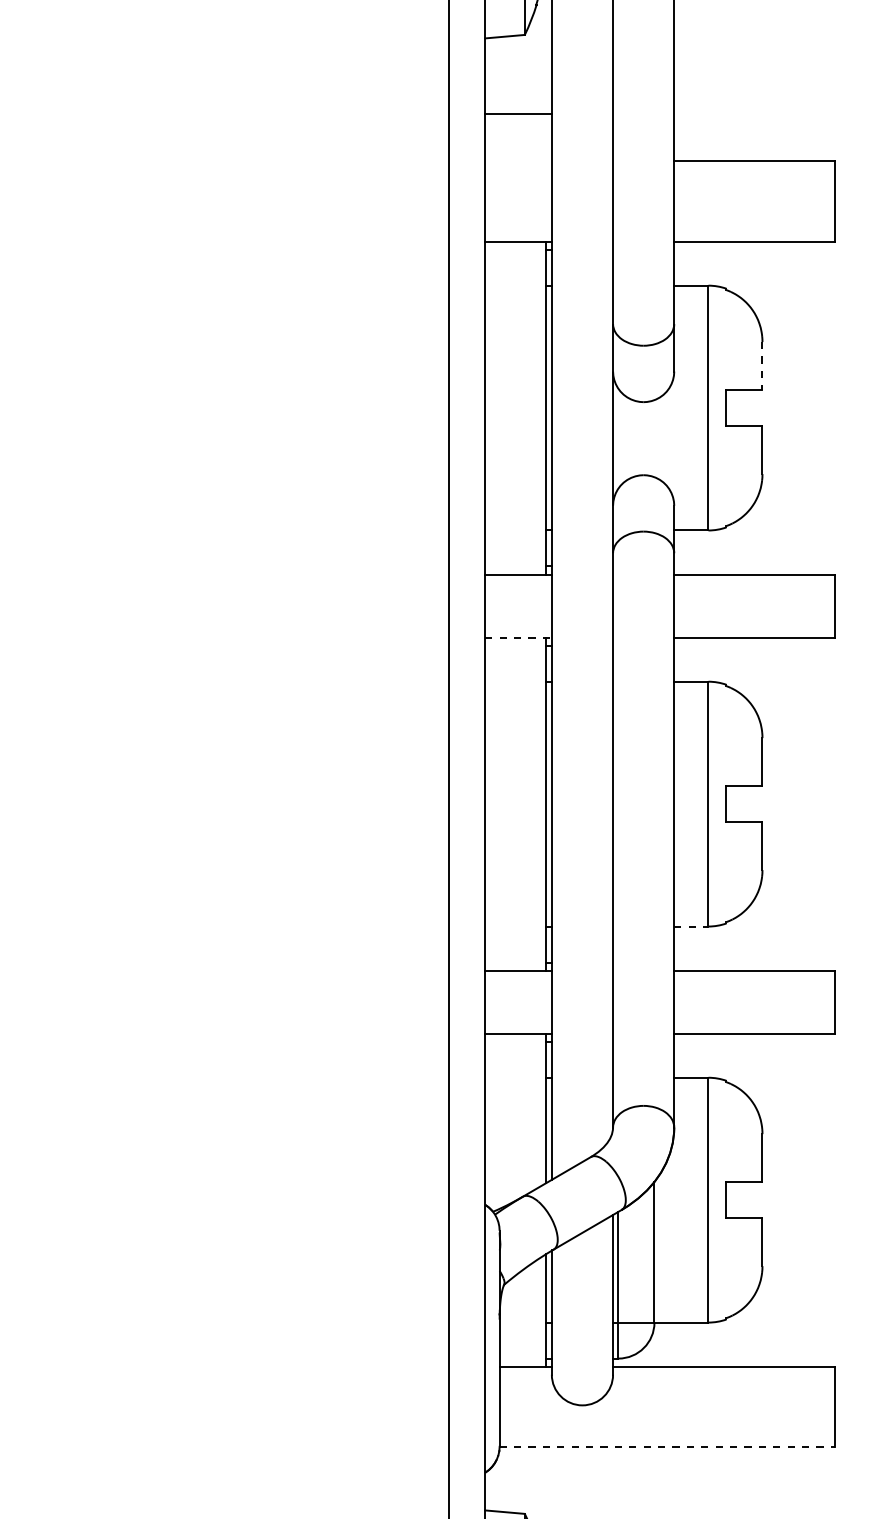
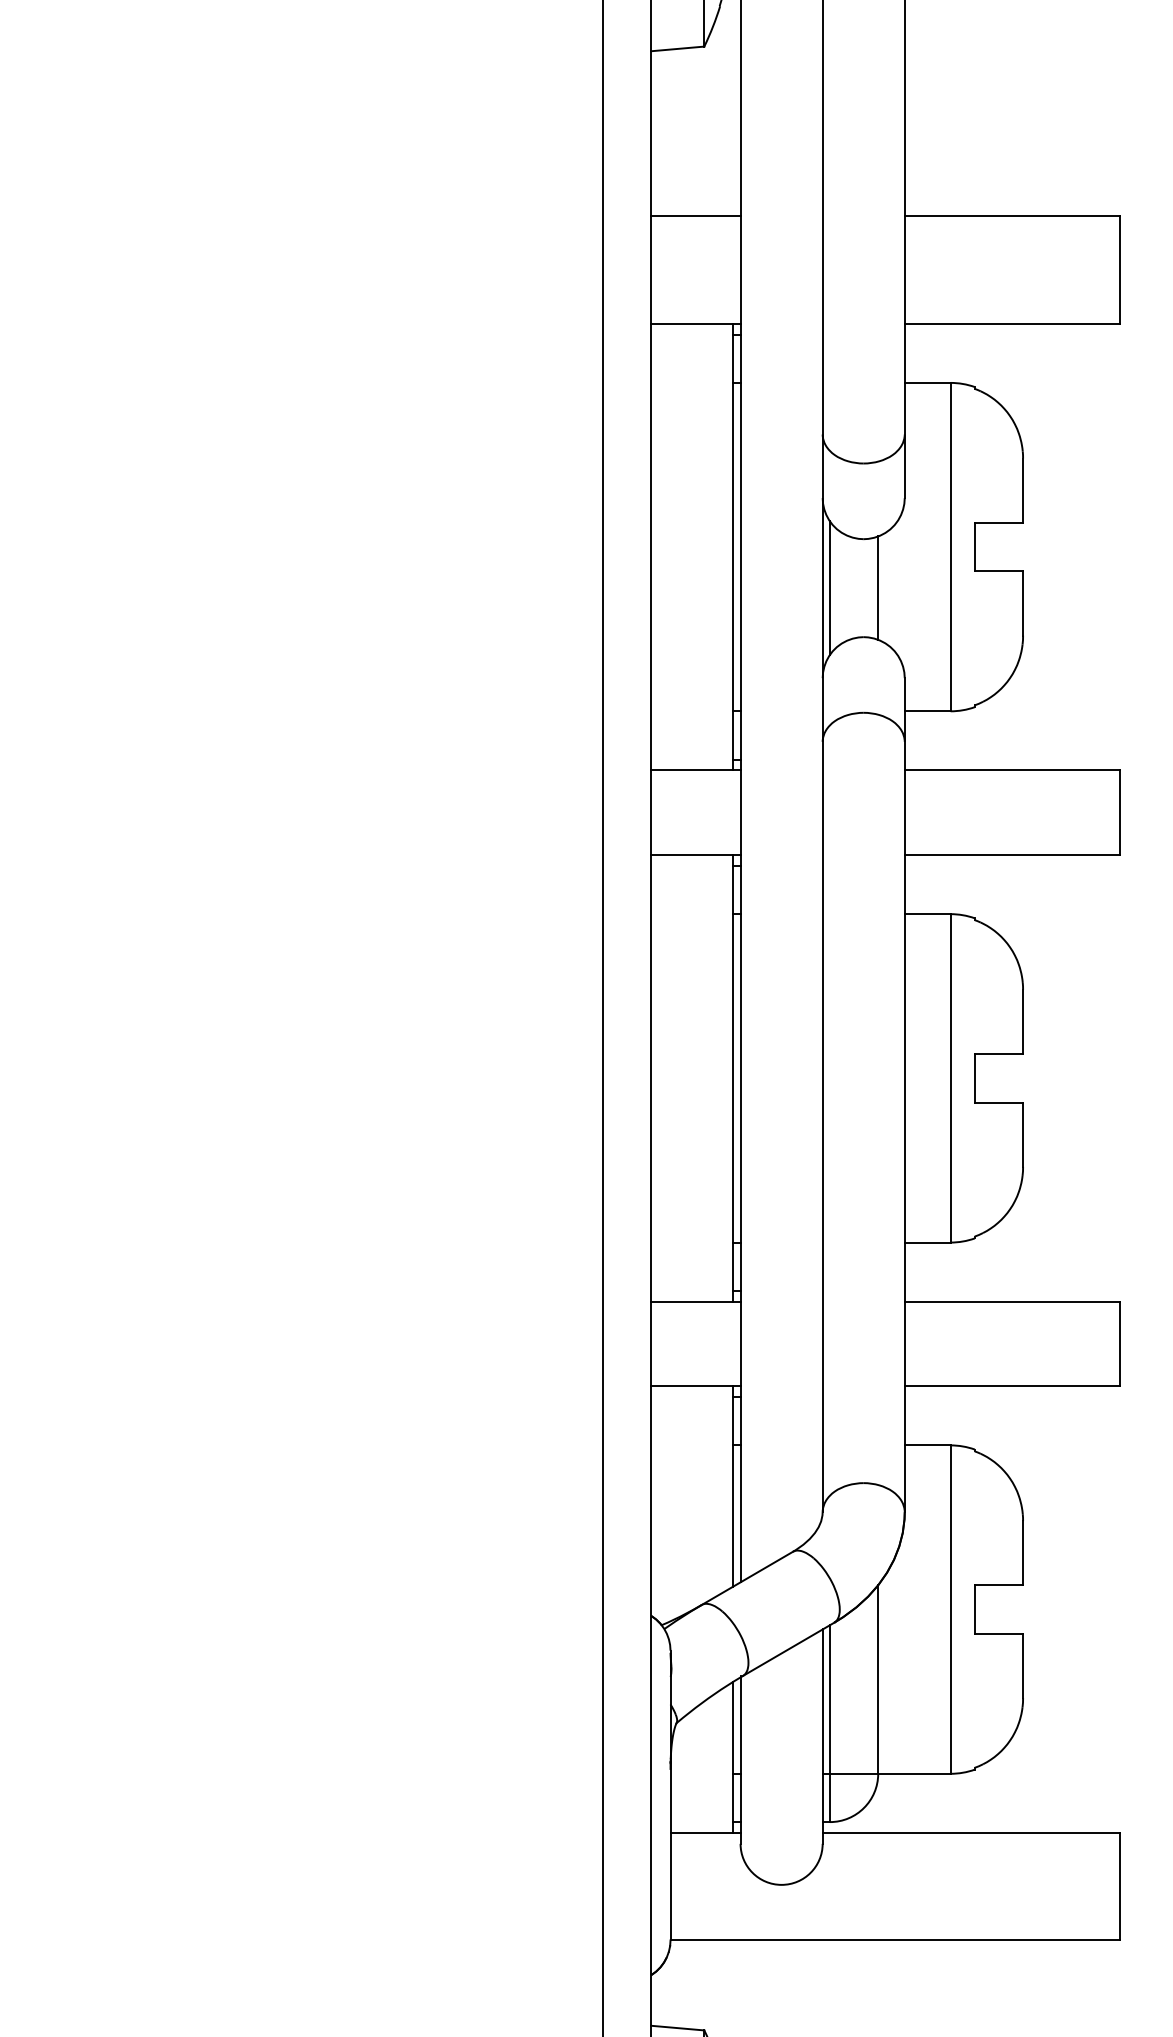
line: (518, 113) -> (695, 216), moved
line: (762, 366) -> (1023, 491), dashed -> solid
line: (618, 438) -> (829, 588), added
line: (654, 438) -> (878, 587), added
line: (518, 637) -> (695, 855), dashed -> solid
line: (691, 926) -> (927, 1242), dashed -> solid
line: (667, 1446) -> (895, 1940), dashed -> solid

